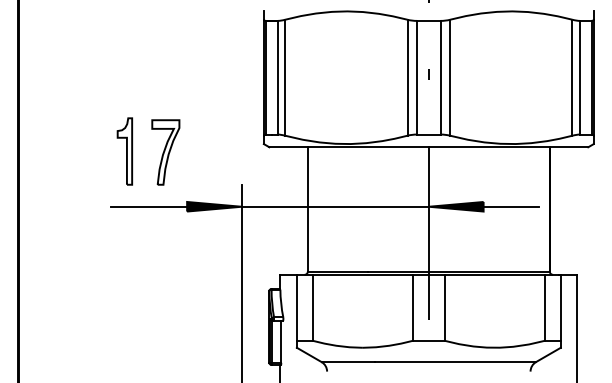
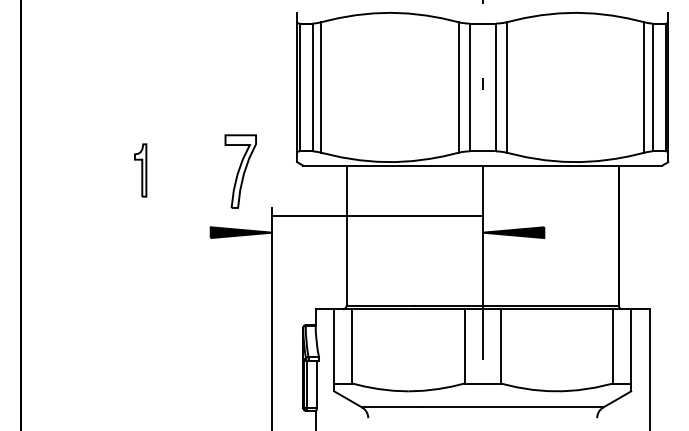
part: (124, 151) -> (140, 170), size x0.7
part: (165, 152) -> (240, 171), moved
line: (148, 206) -> (167, 232), removed
line: (335, 206) -> (377, 215), moved
line: (511, 206) -> (575, 232), removed

